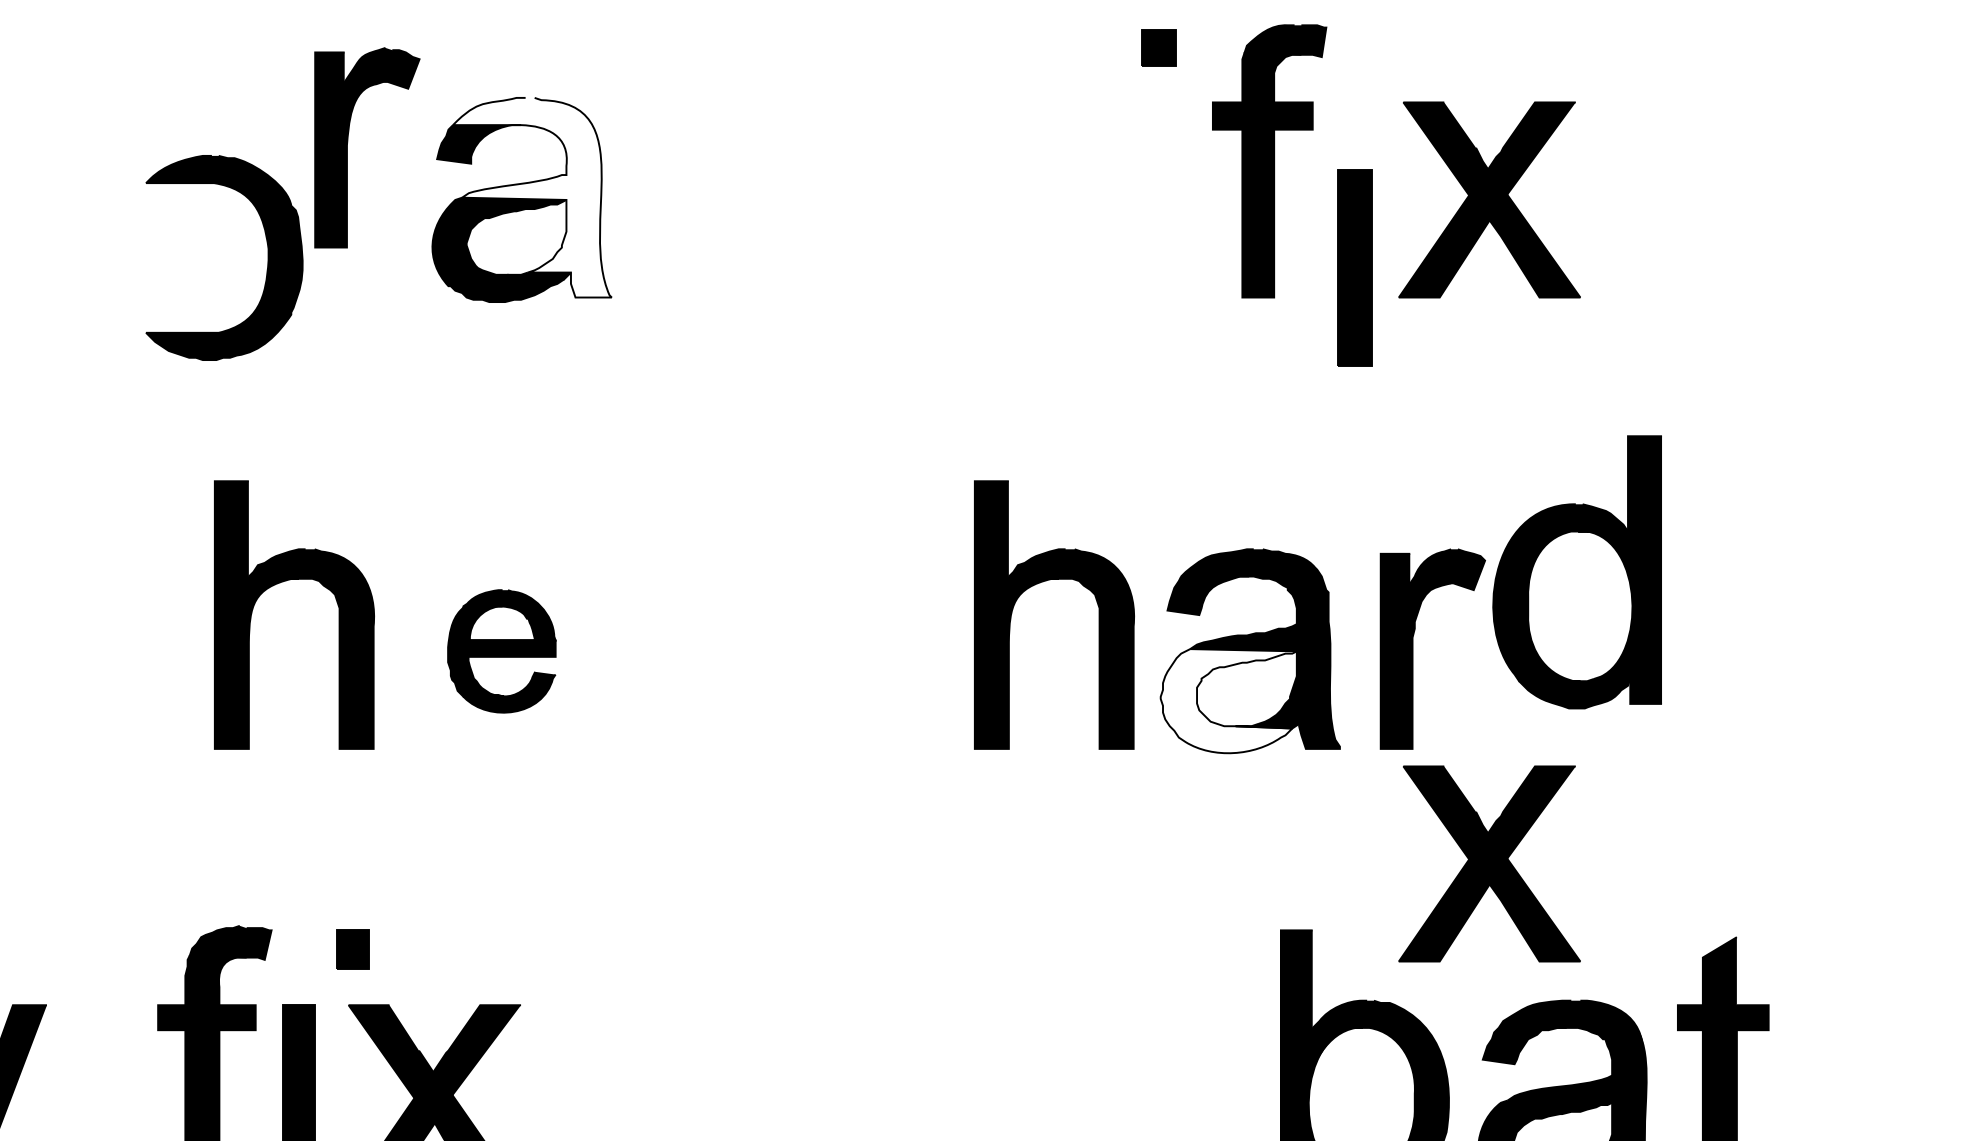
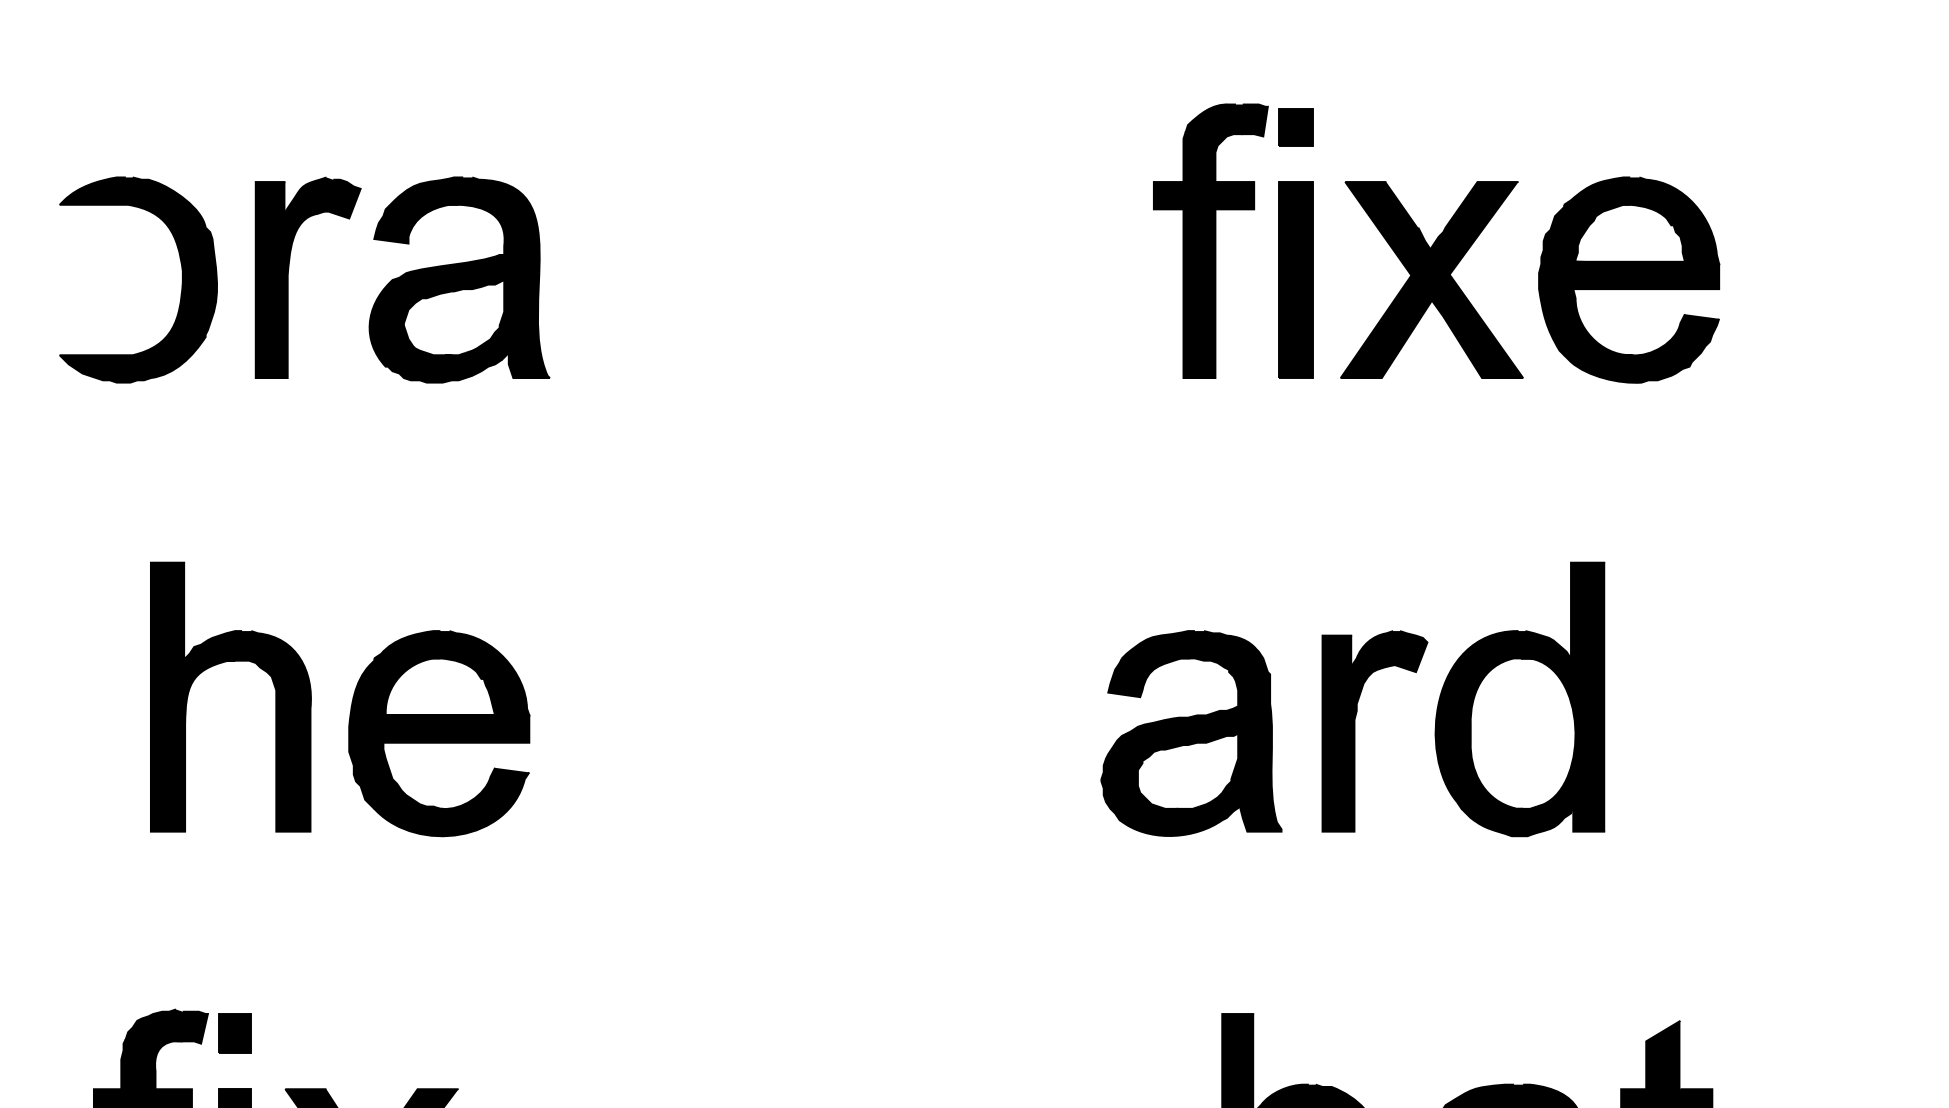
part: (1158, 47) -> (1296, 126), moved
part: (348, 142) -> (289, 272), moved
fill: (532, 197) -> (470, 277), added
part: (1685, 200) -> (1628, 280), added
part: (267, 257) -> (181, 279), moved
part: (1354, 267) -> (1296, 279), moved
part: (1576, 572) -> (1519, 699), moved
part: (1043, 582) -> (983, 664), removed
part: (501, 651) -> (438, 733), size x1.67
fill: (1228, 701) -> (1169, 784), added
part: (1489, 863) -> (1431, 946), removed
part: (352, 949) -> (234, 1033), moved

